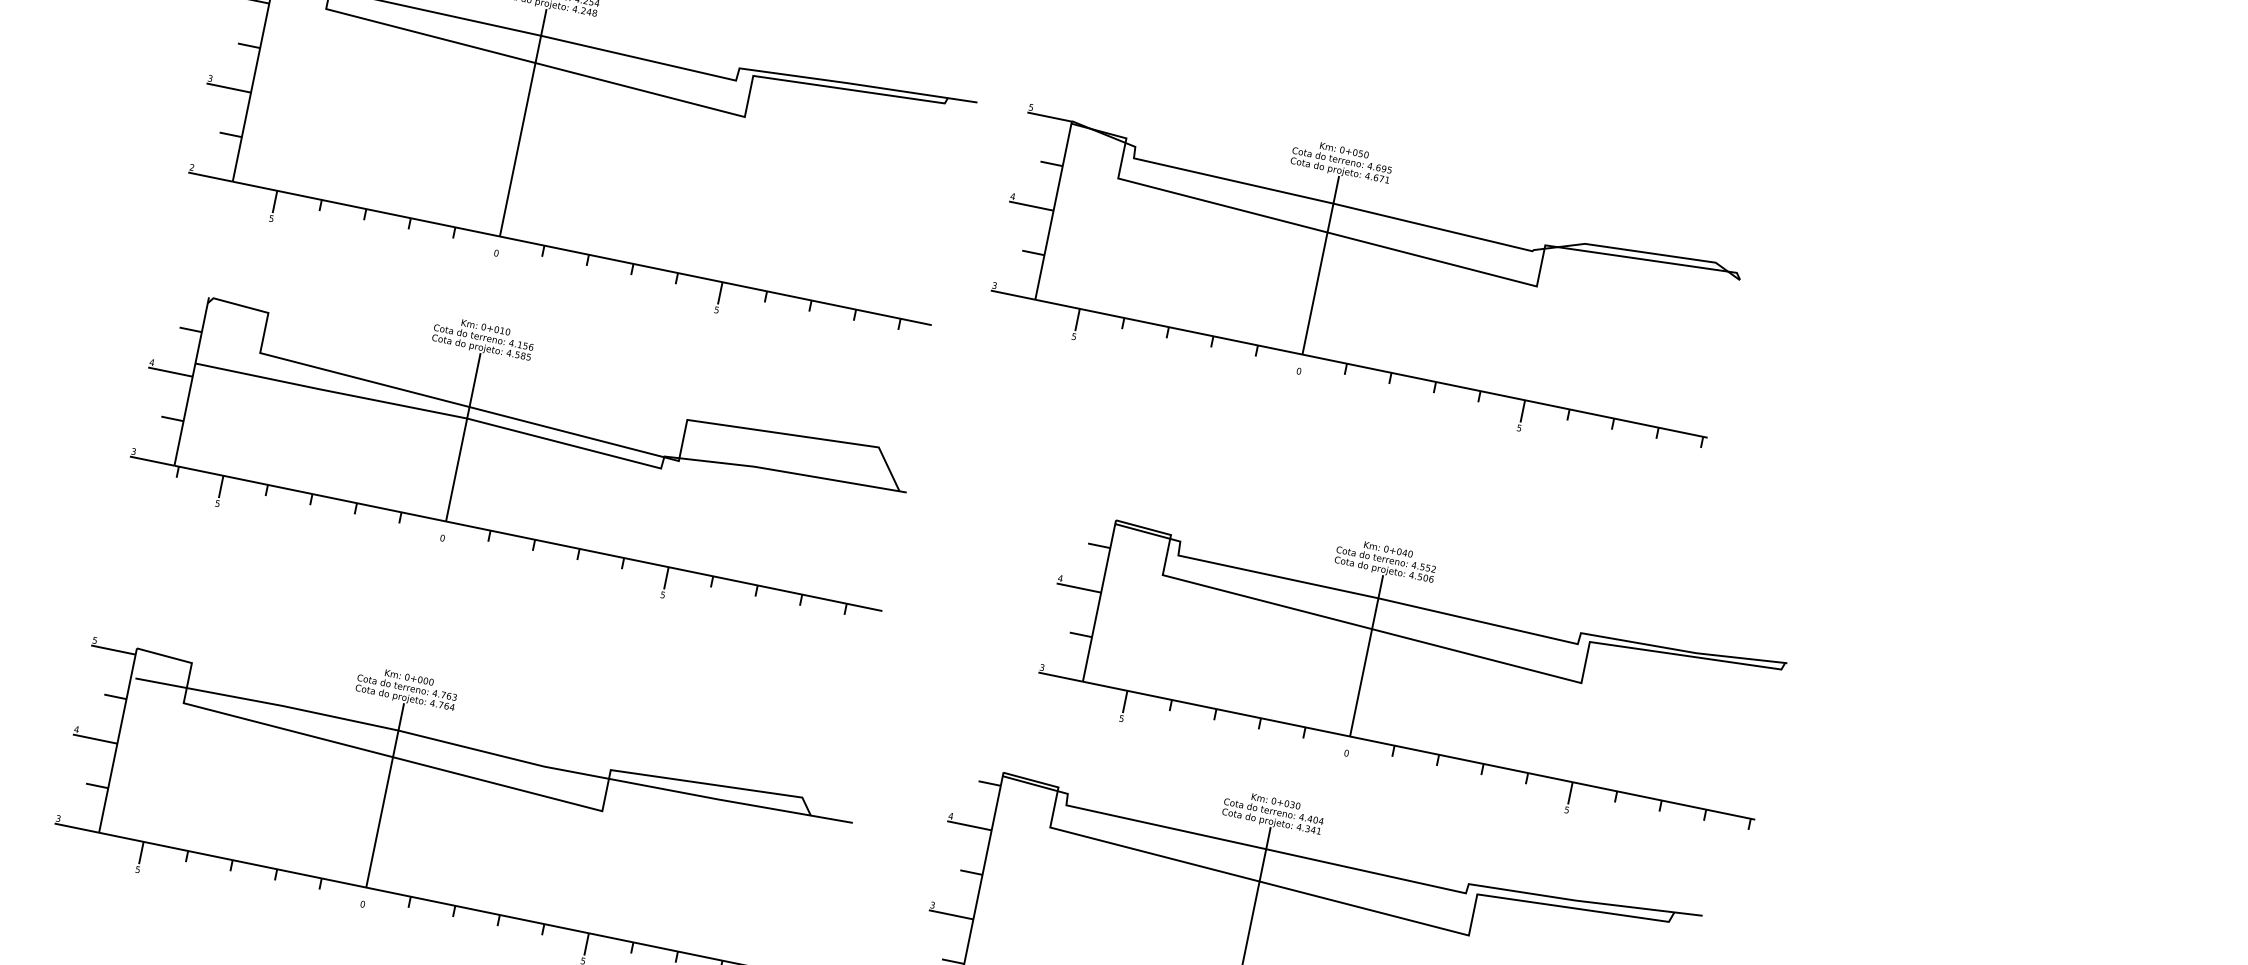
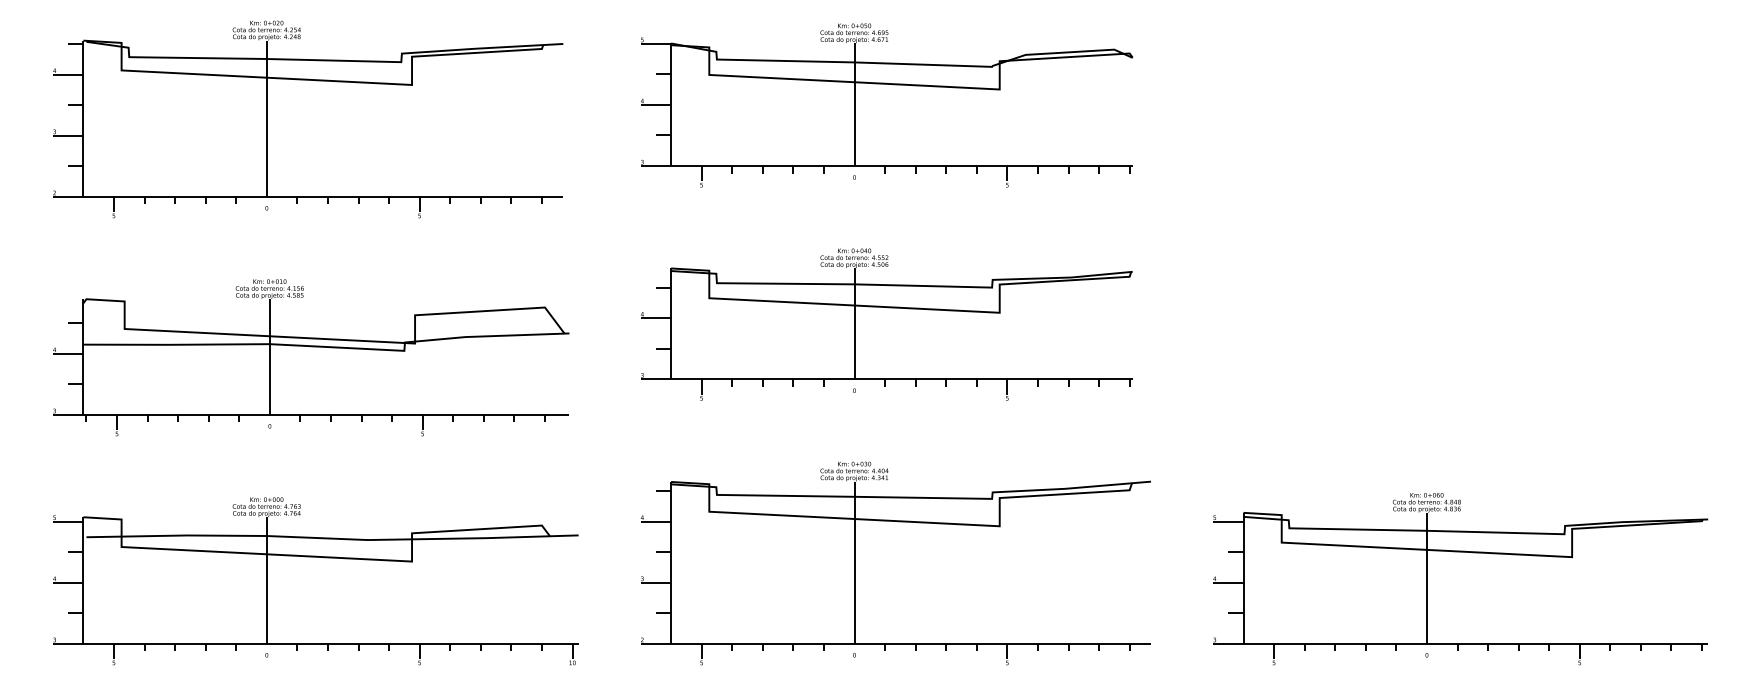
part: (1383, 248) -> (893, 85), moved
part: (526, 435) -> (311, 347), moved
part: (1419, 643) -> (887, 308), moved

